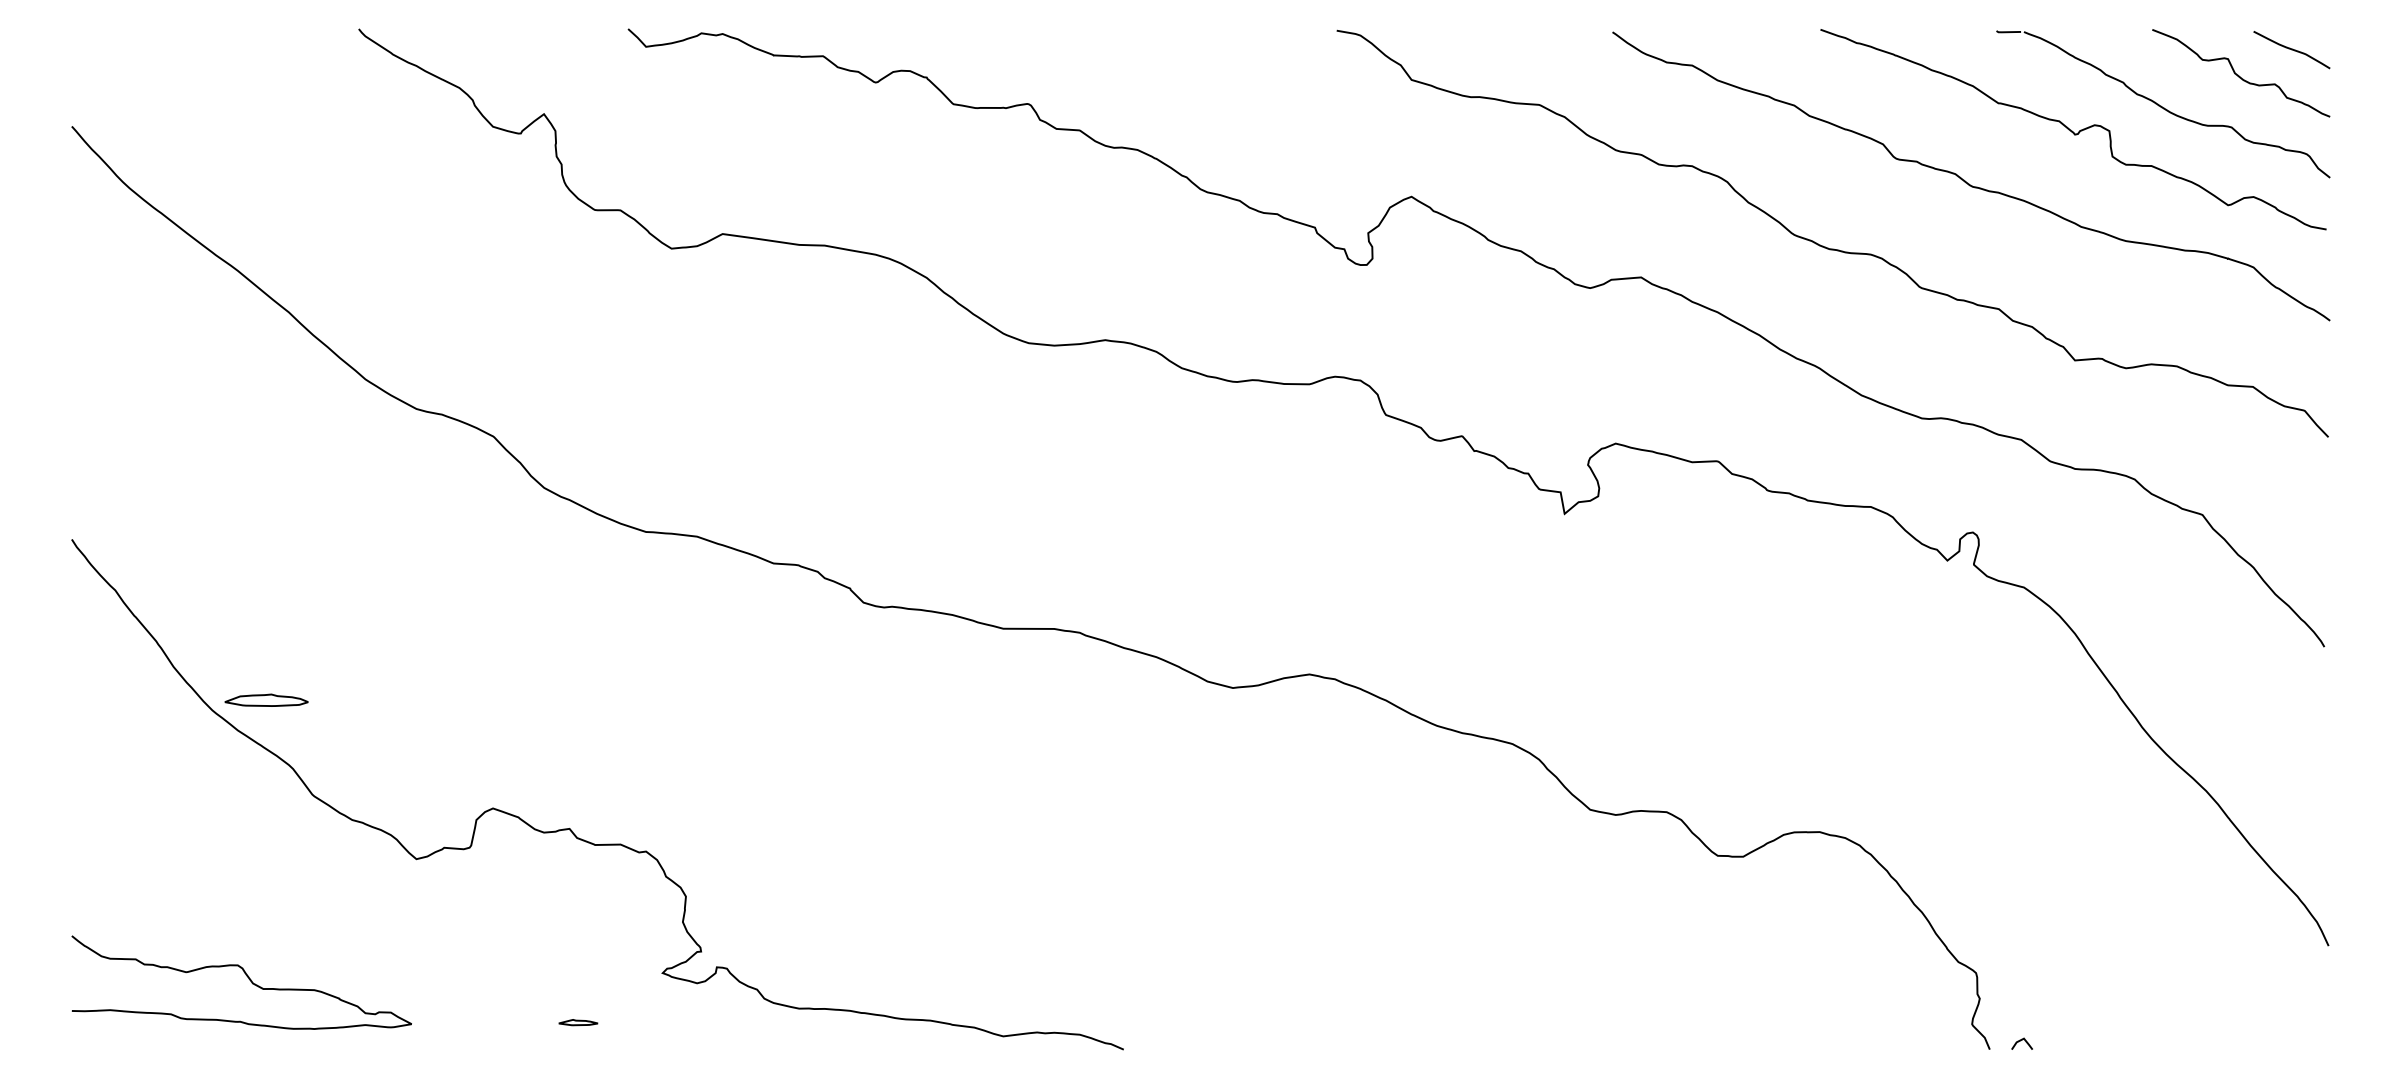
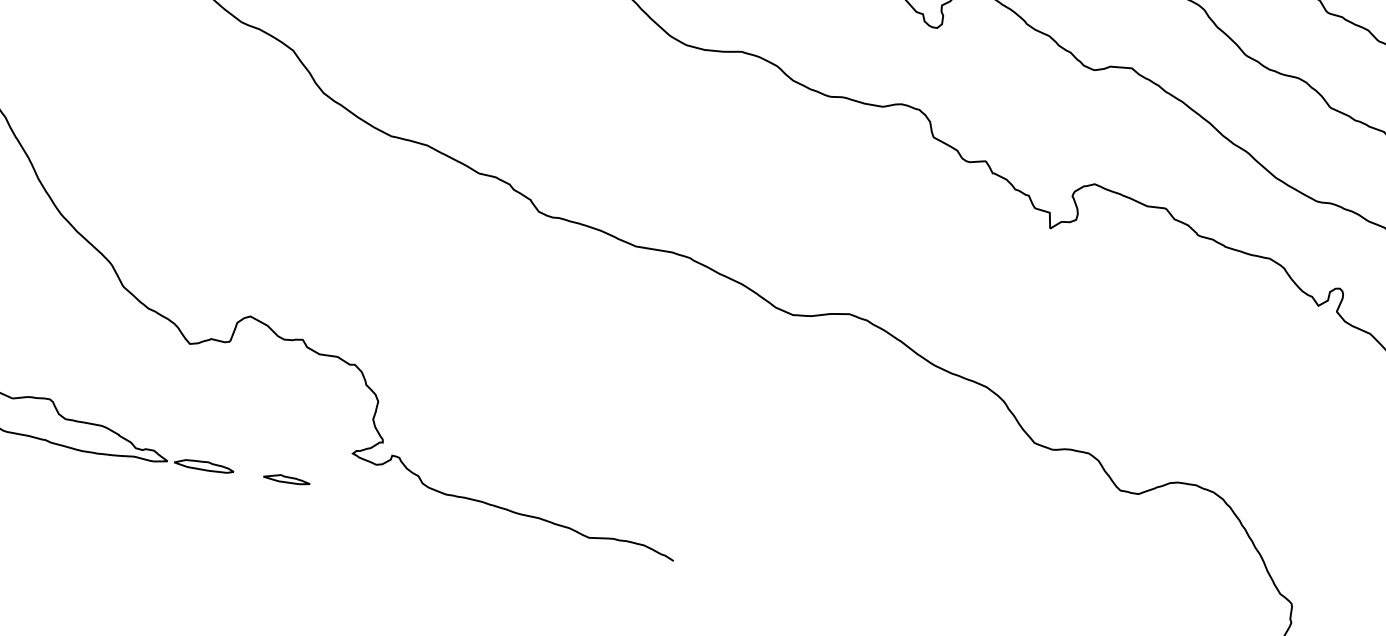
part: (266, 699) -> (204, 465), moved
part: (578, 1022) -> (287, 479), size x1.67

